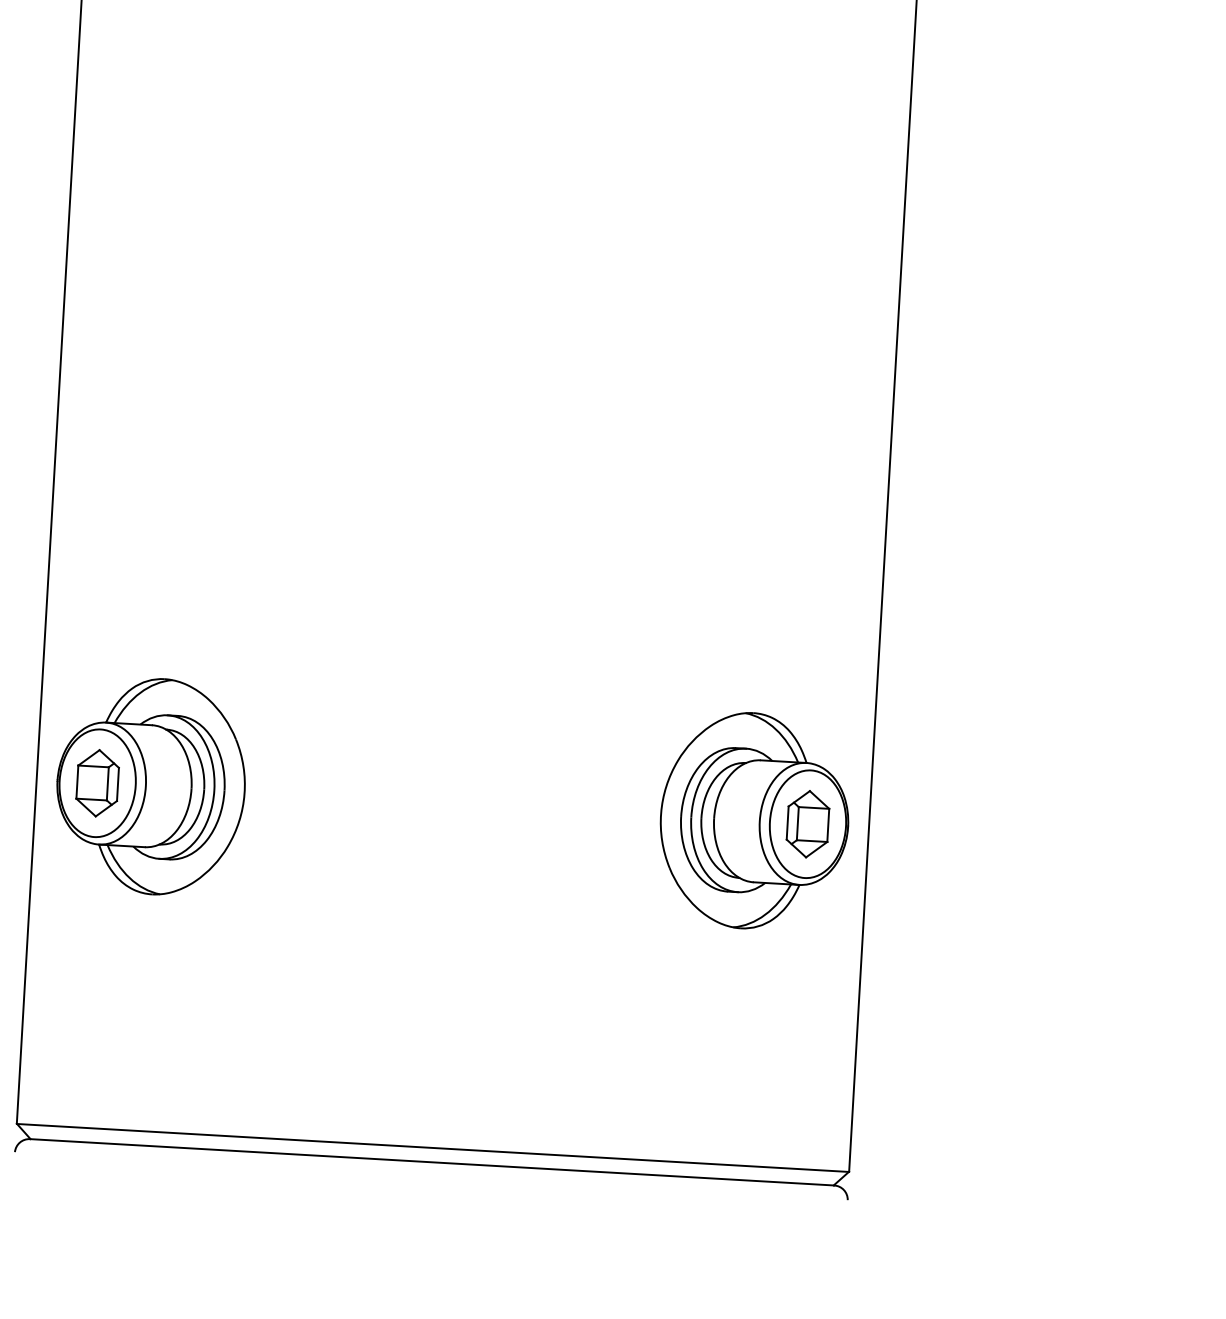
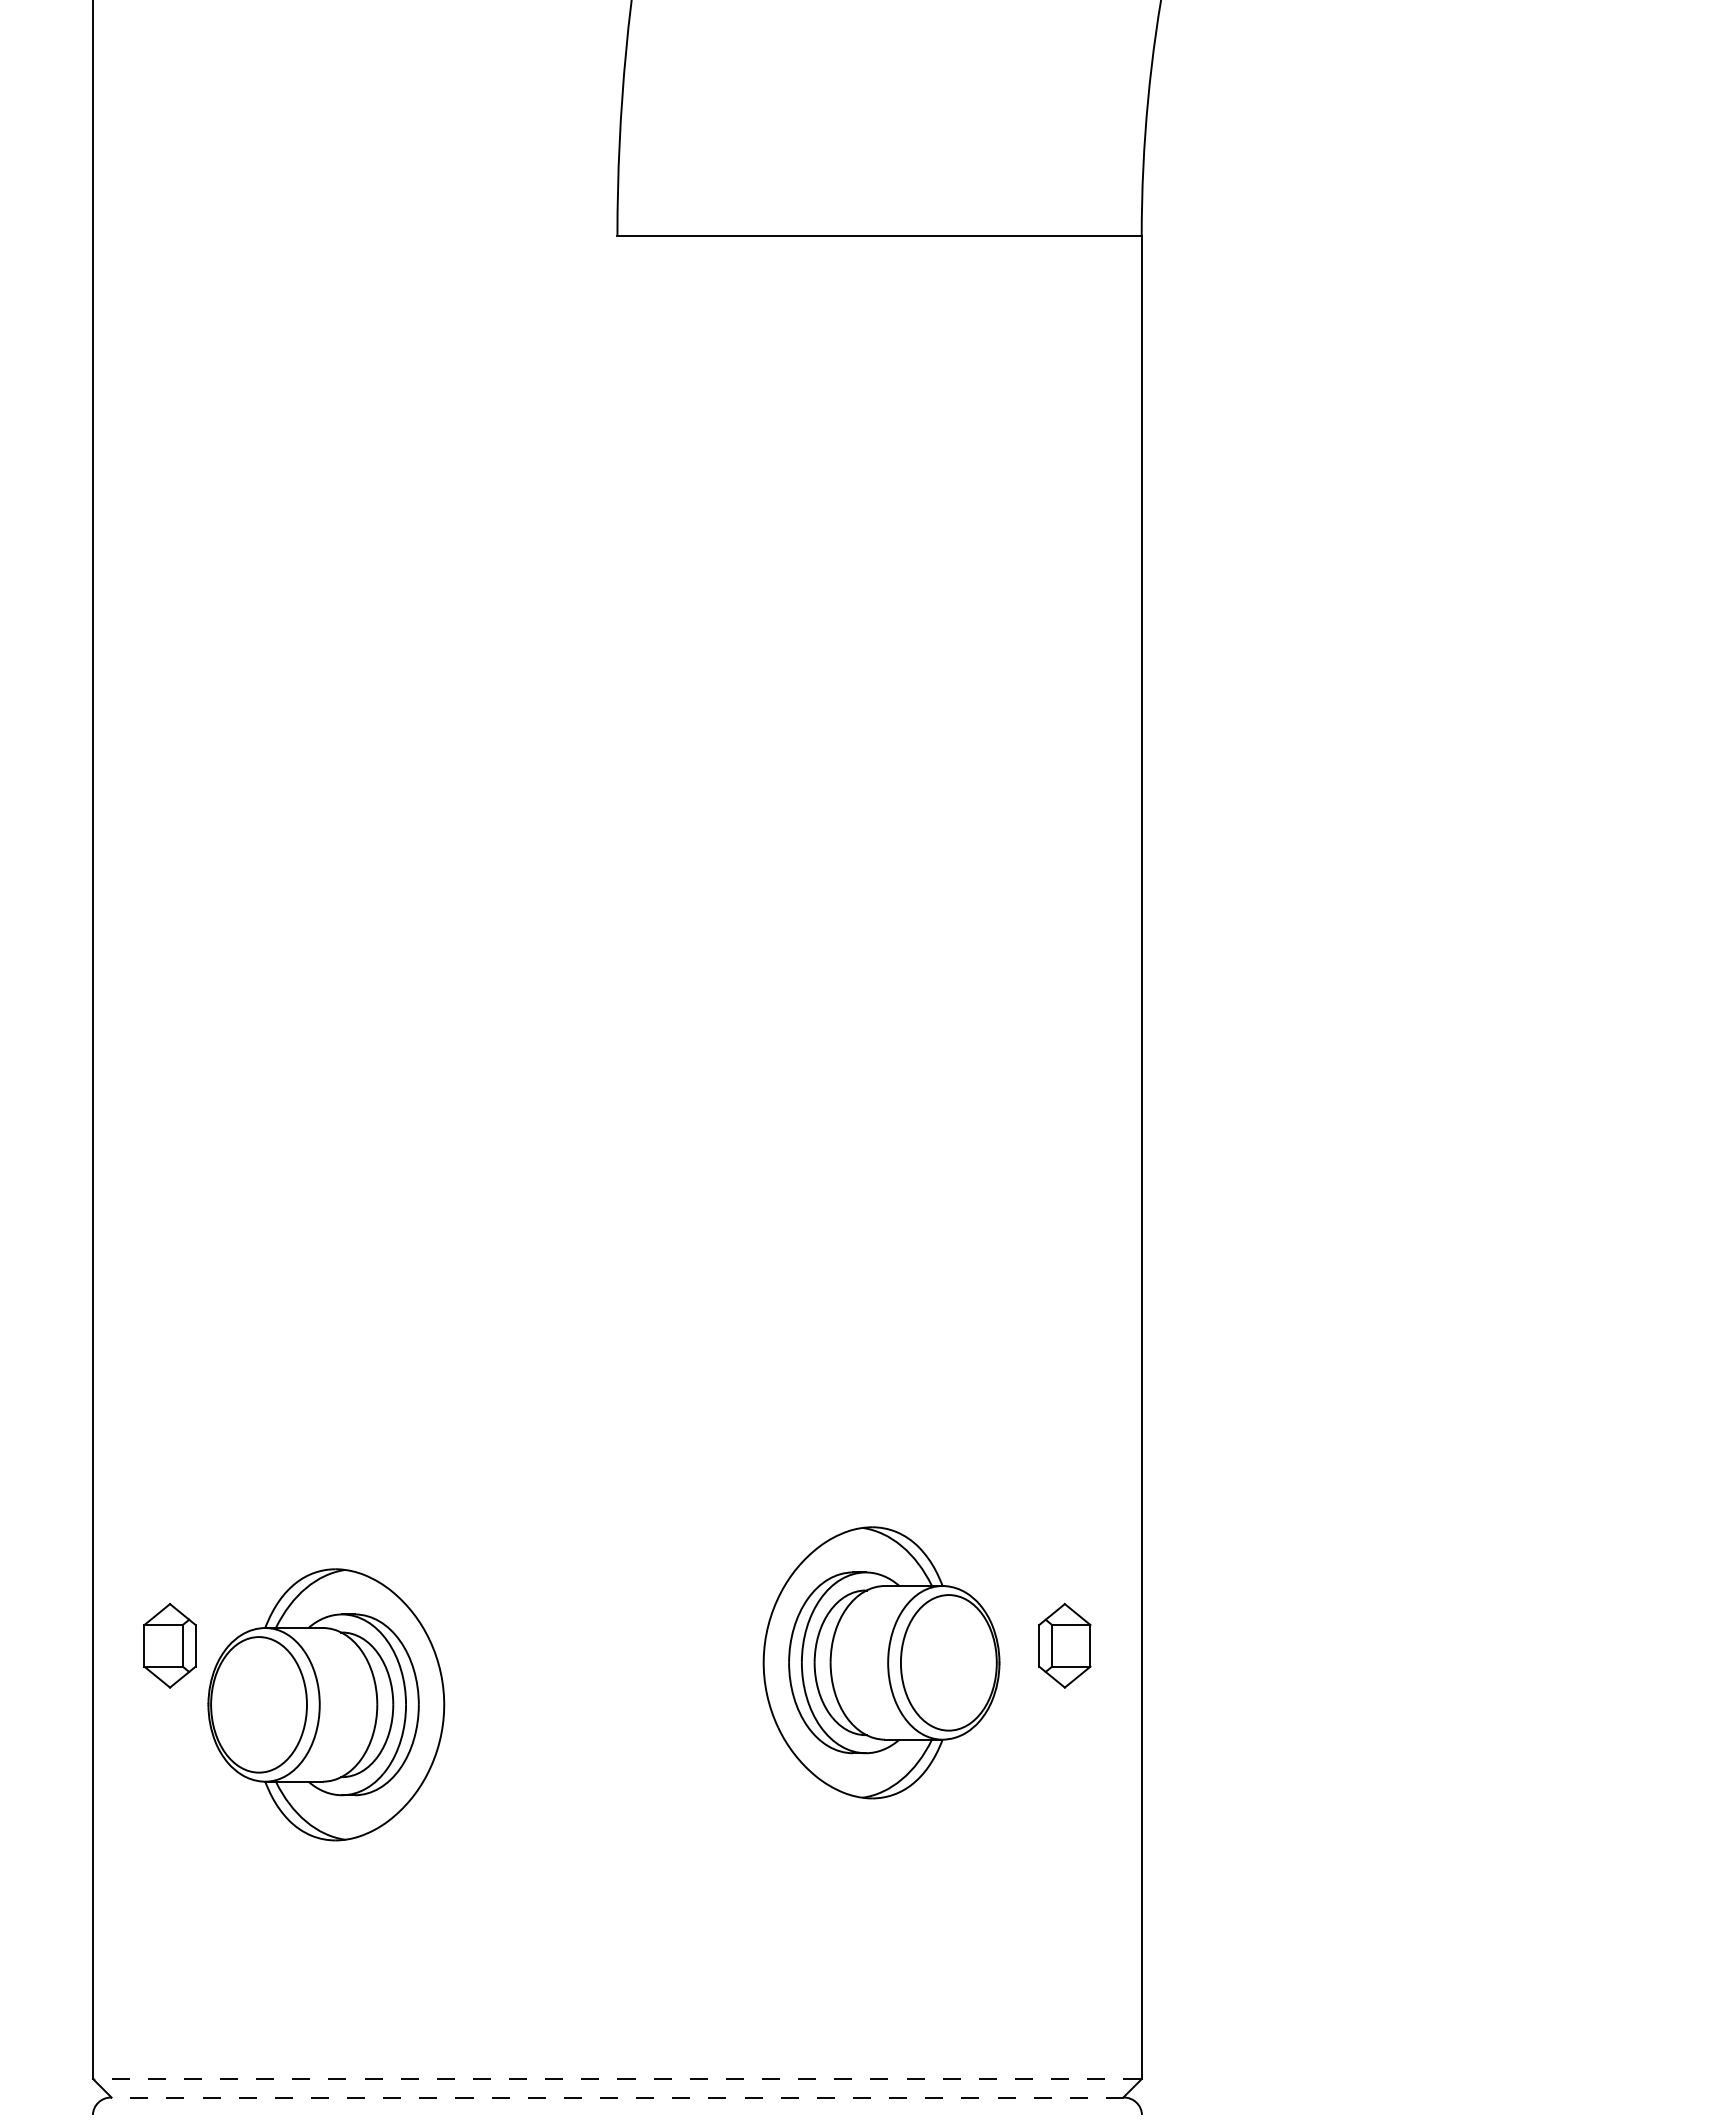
part: (151, 786) -> (326, 1704), moved
part: (754, 820) -> (881, 1662), moved
line: (433, 1147) -> (617, 2079), solid -> dashed
line: (432, 1162) -> (617, 2097), solid -> dashed

